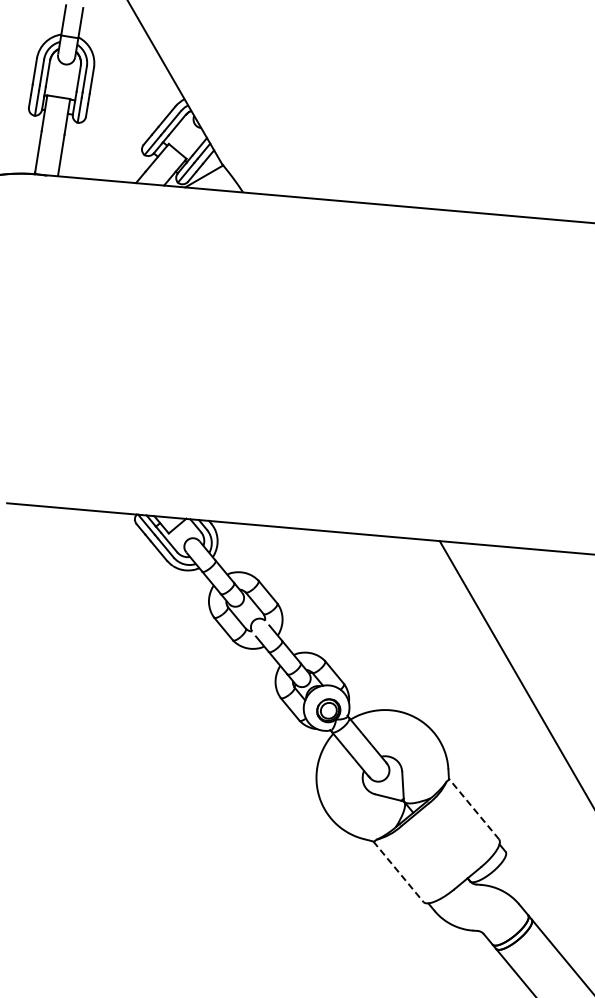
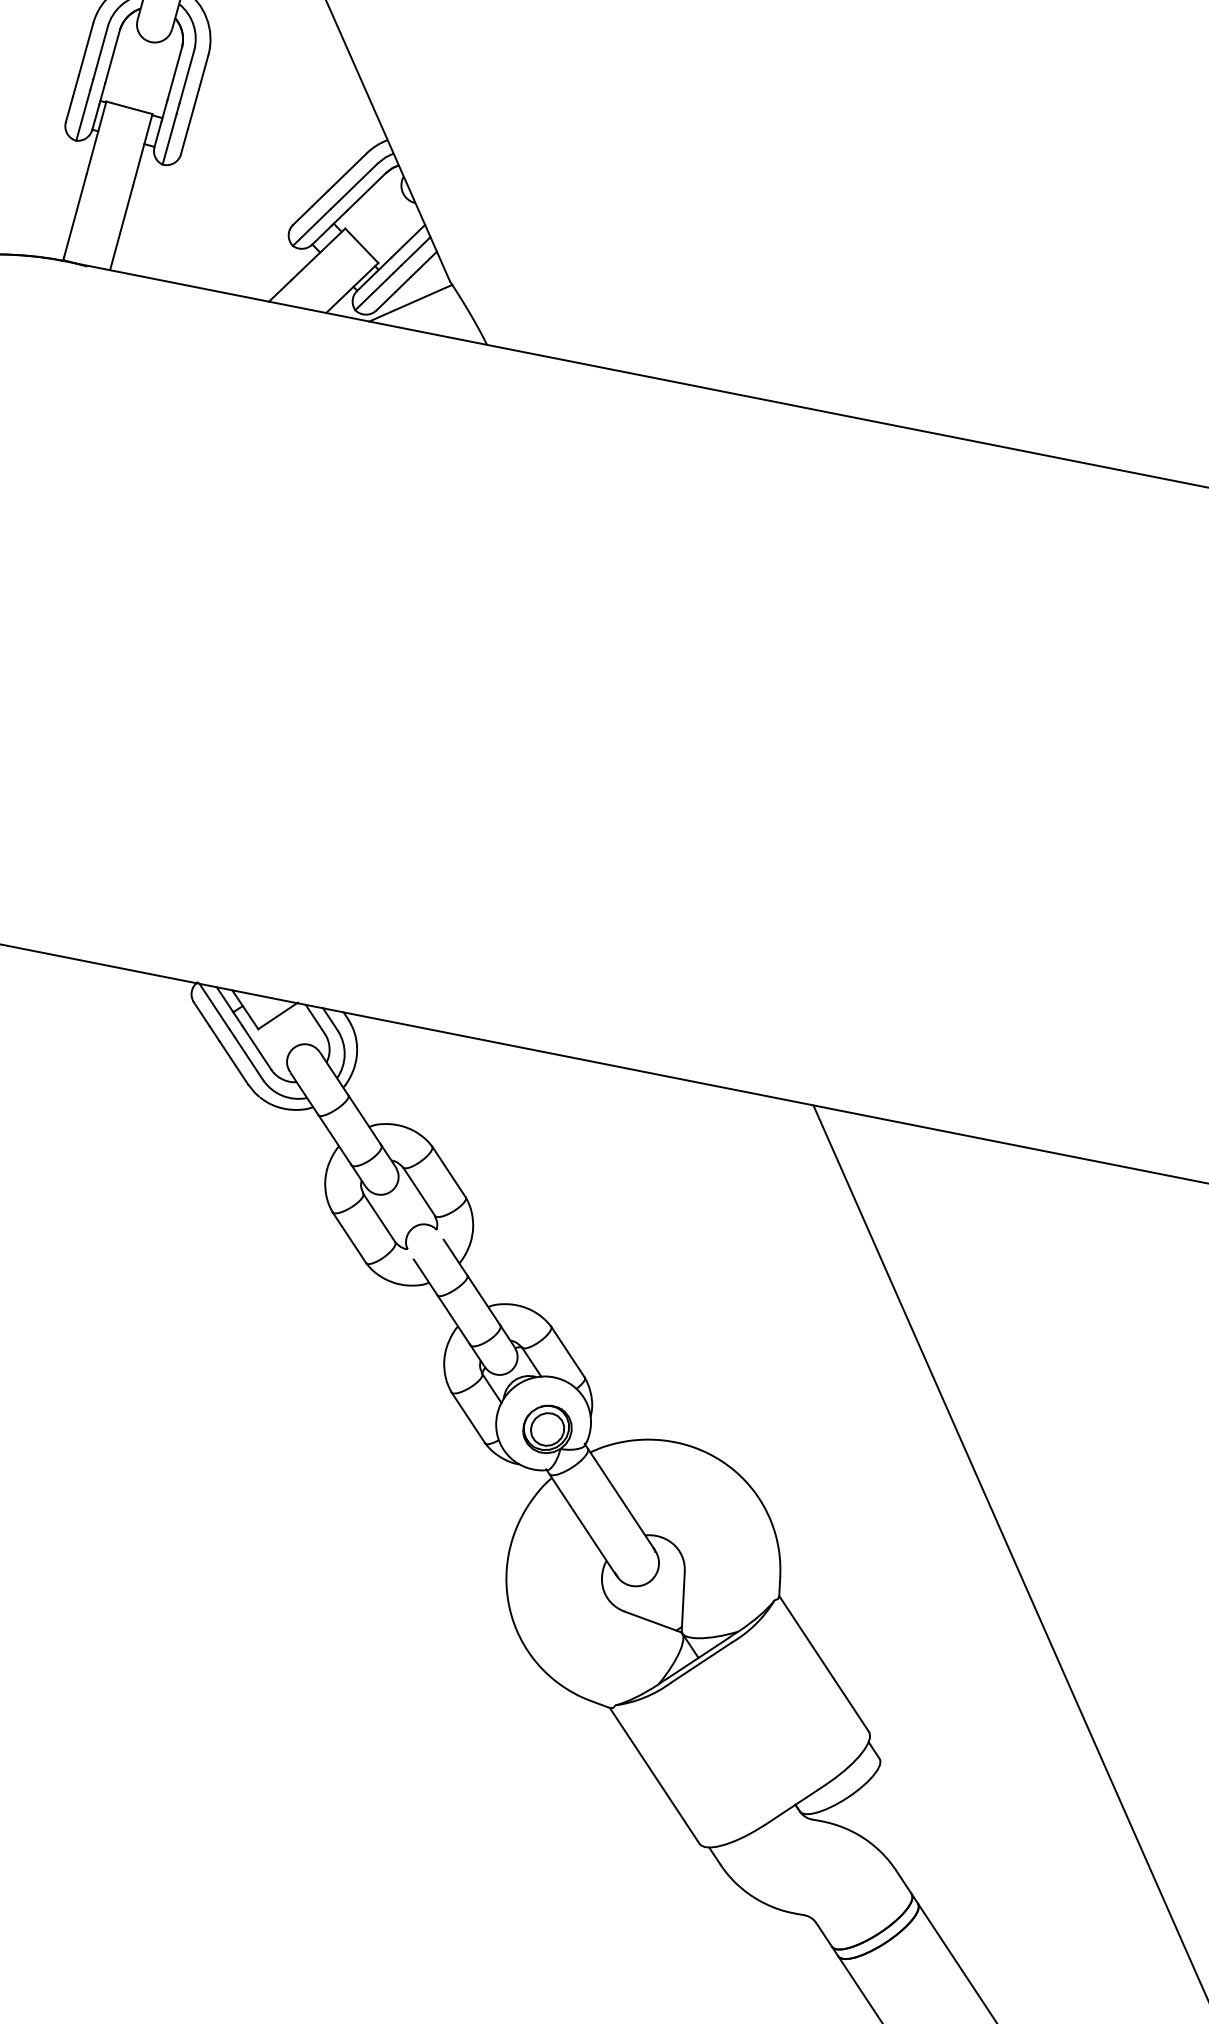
line: (473, 808) -> (823, 1662), dashed -> solid
line: (398, 872) -> (654, 1777), dashed -> solid

